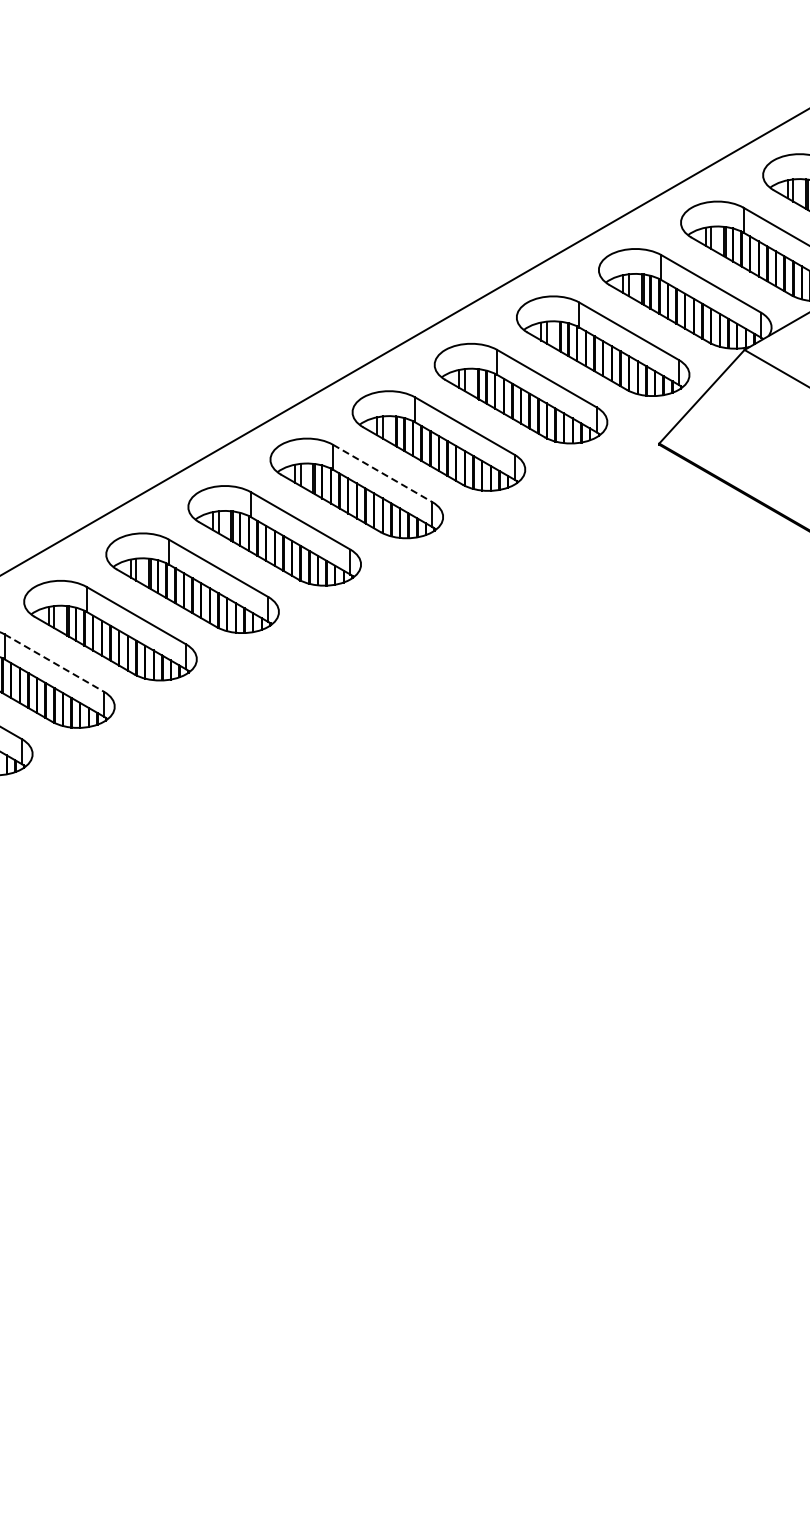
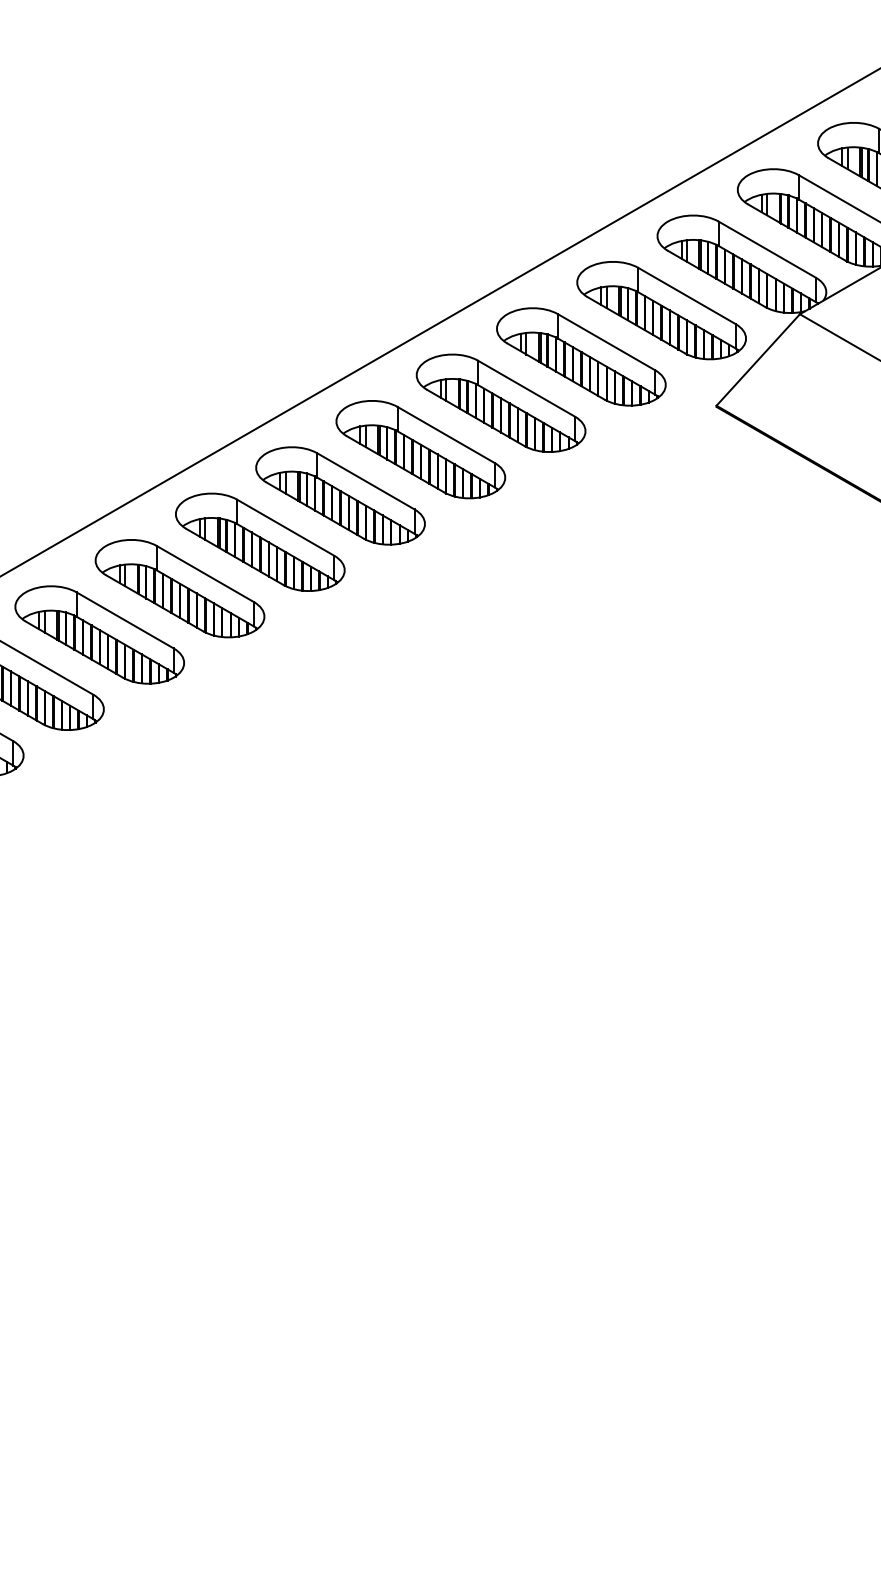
line: (383, 473) -> (446, 435), dashed -> solid
line: (54, 663) -> (125, 620), dashed -> solid

